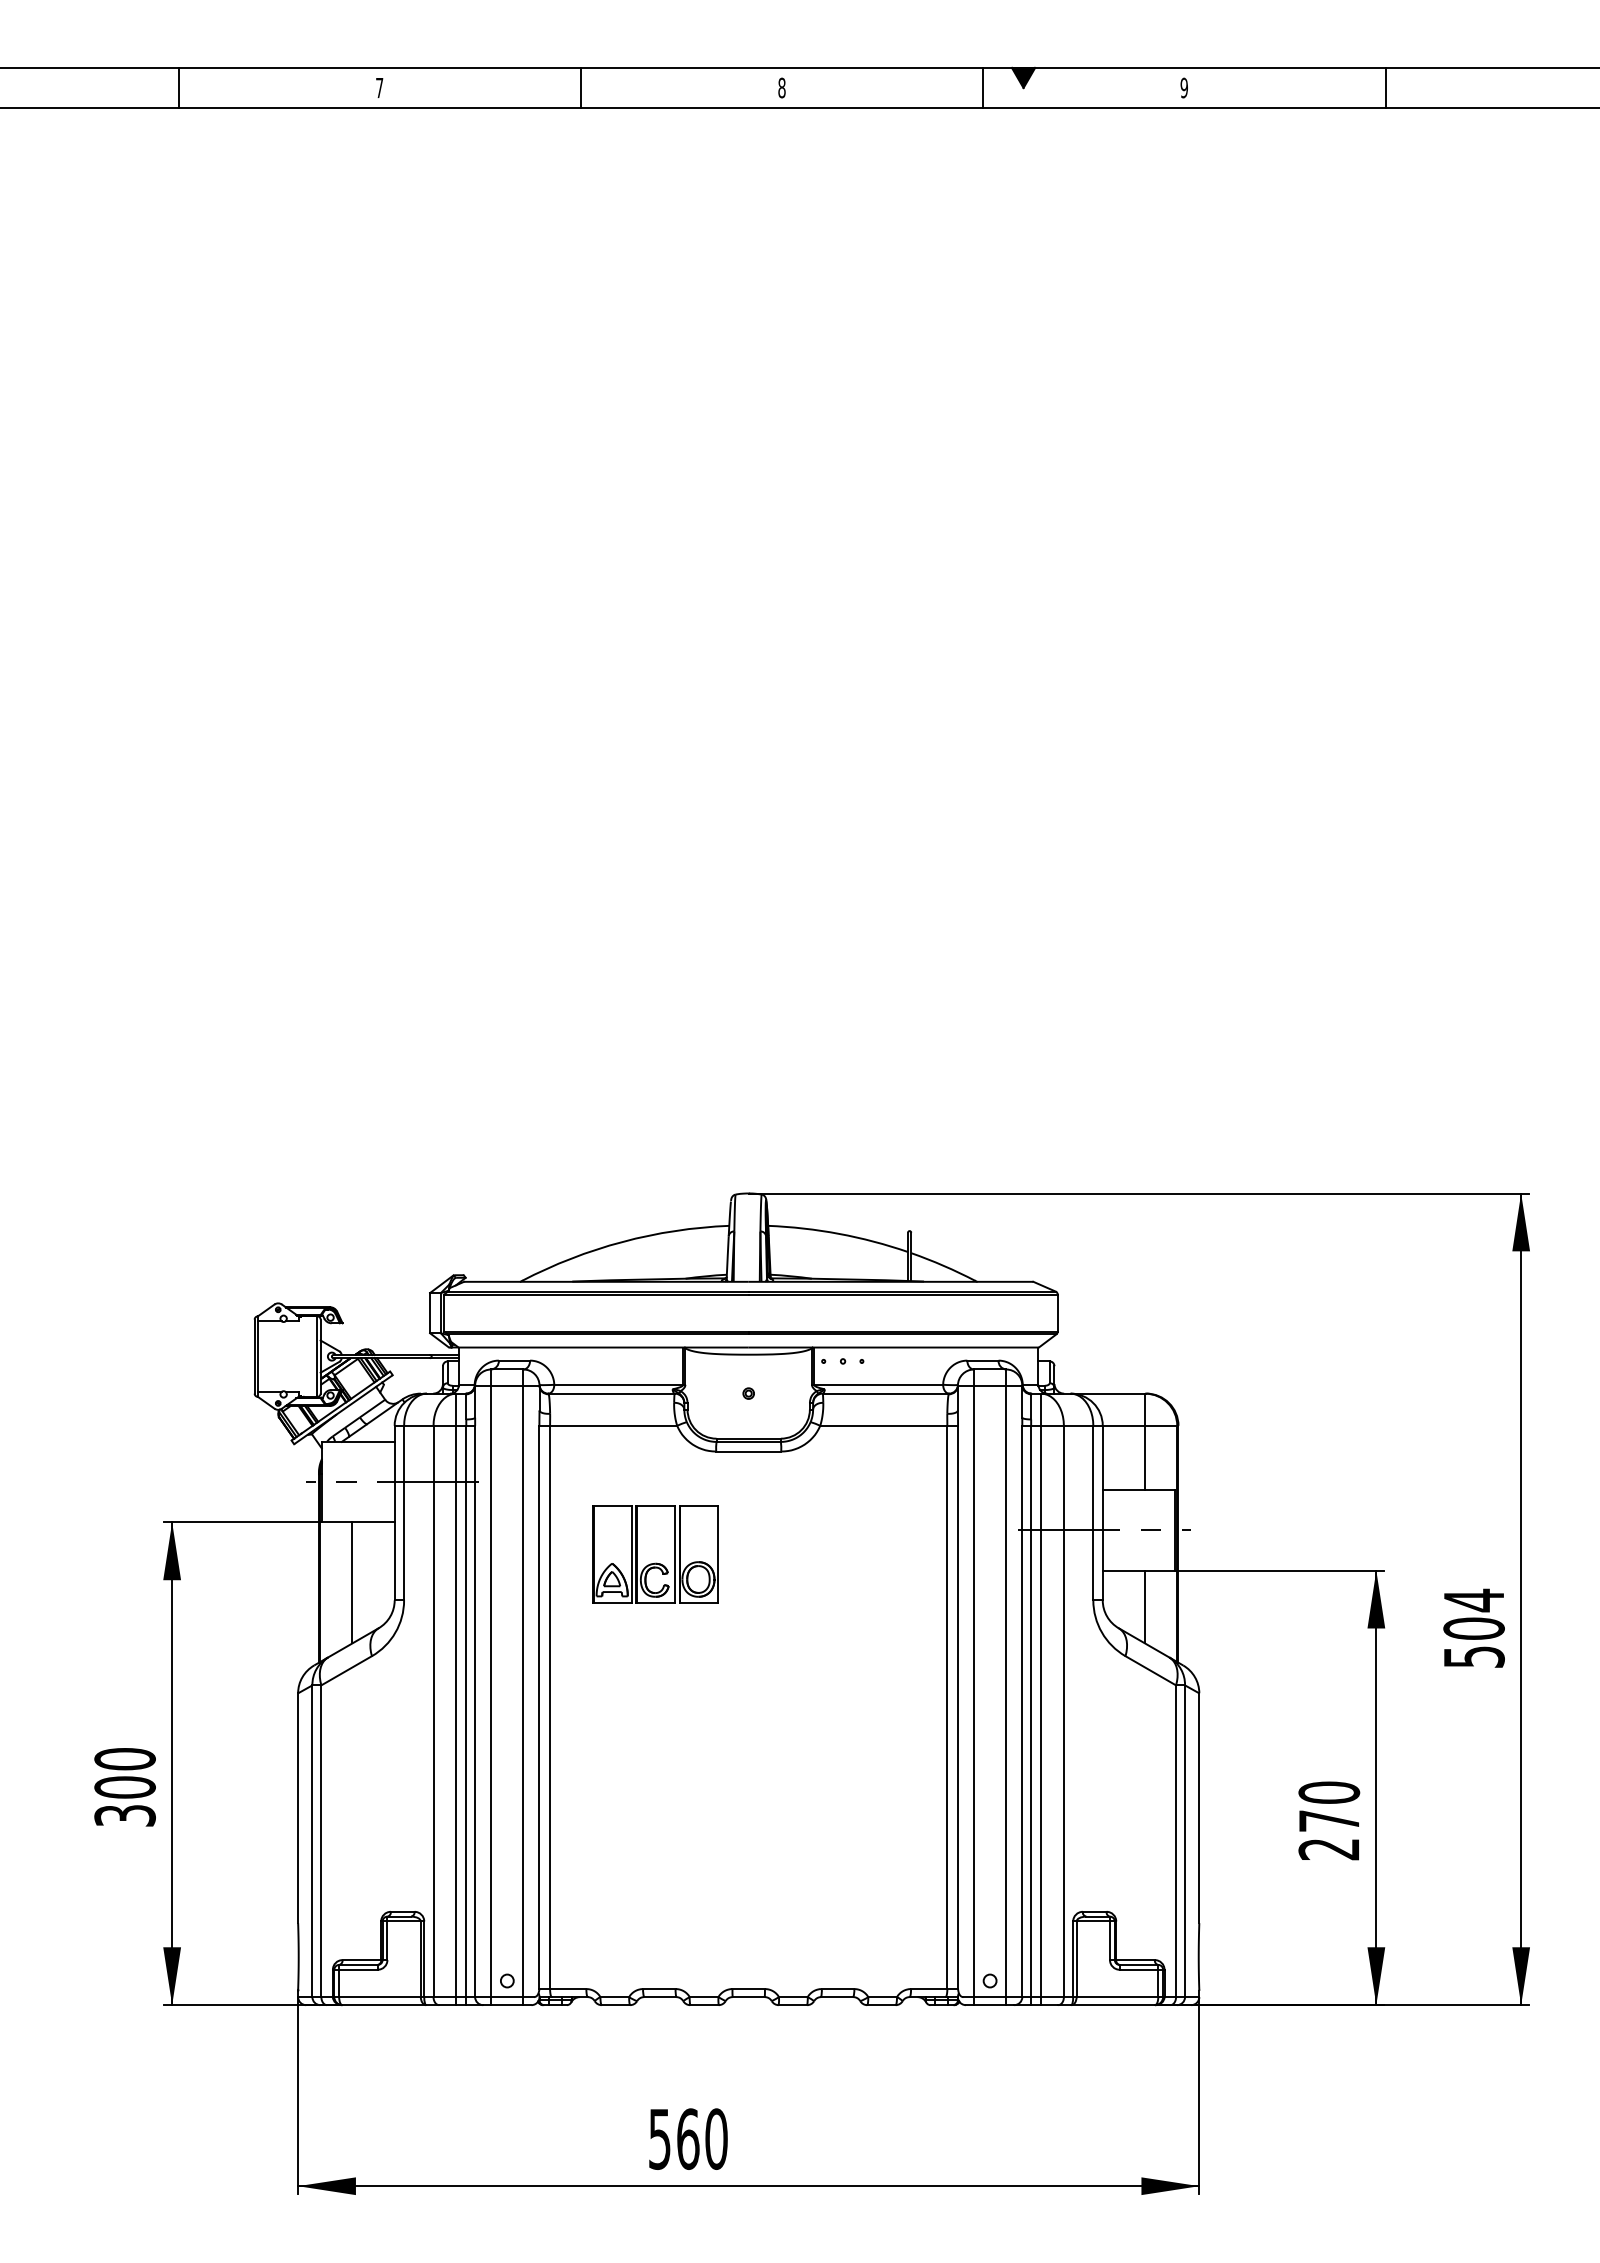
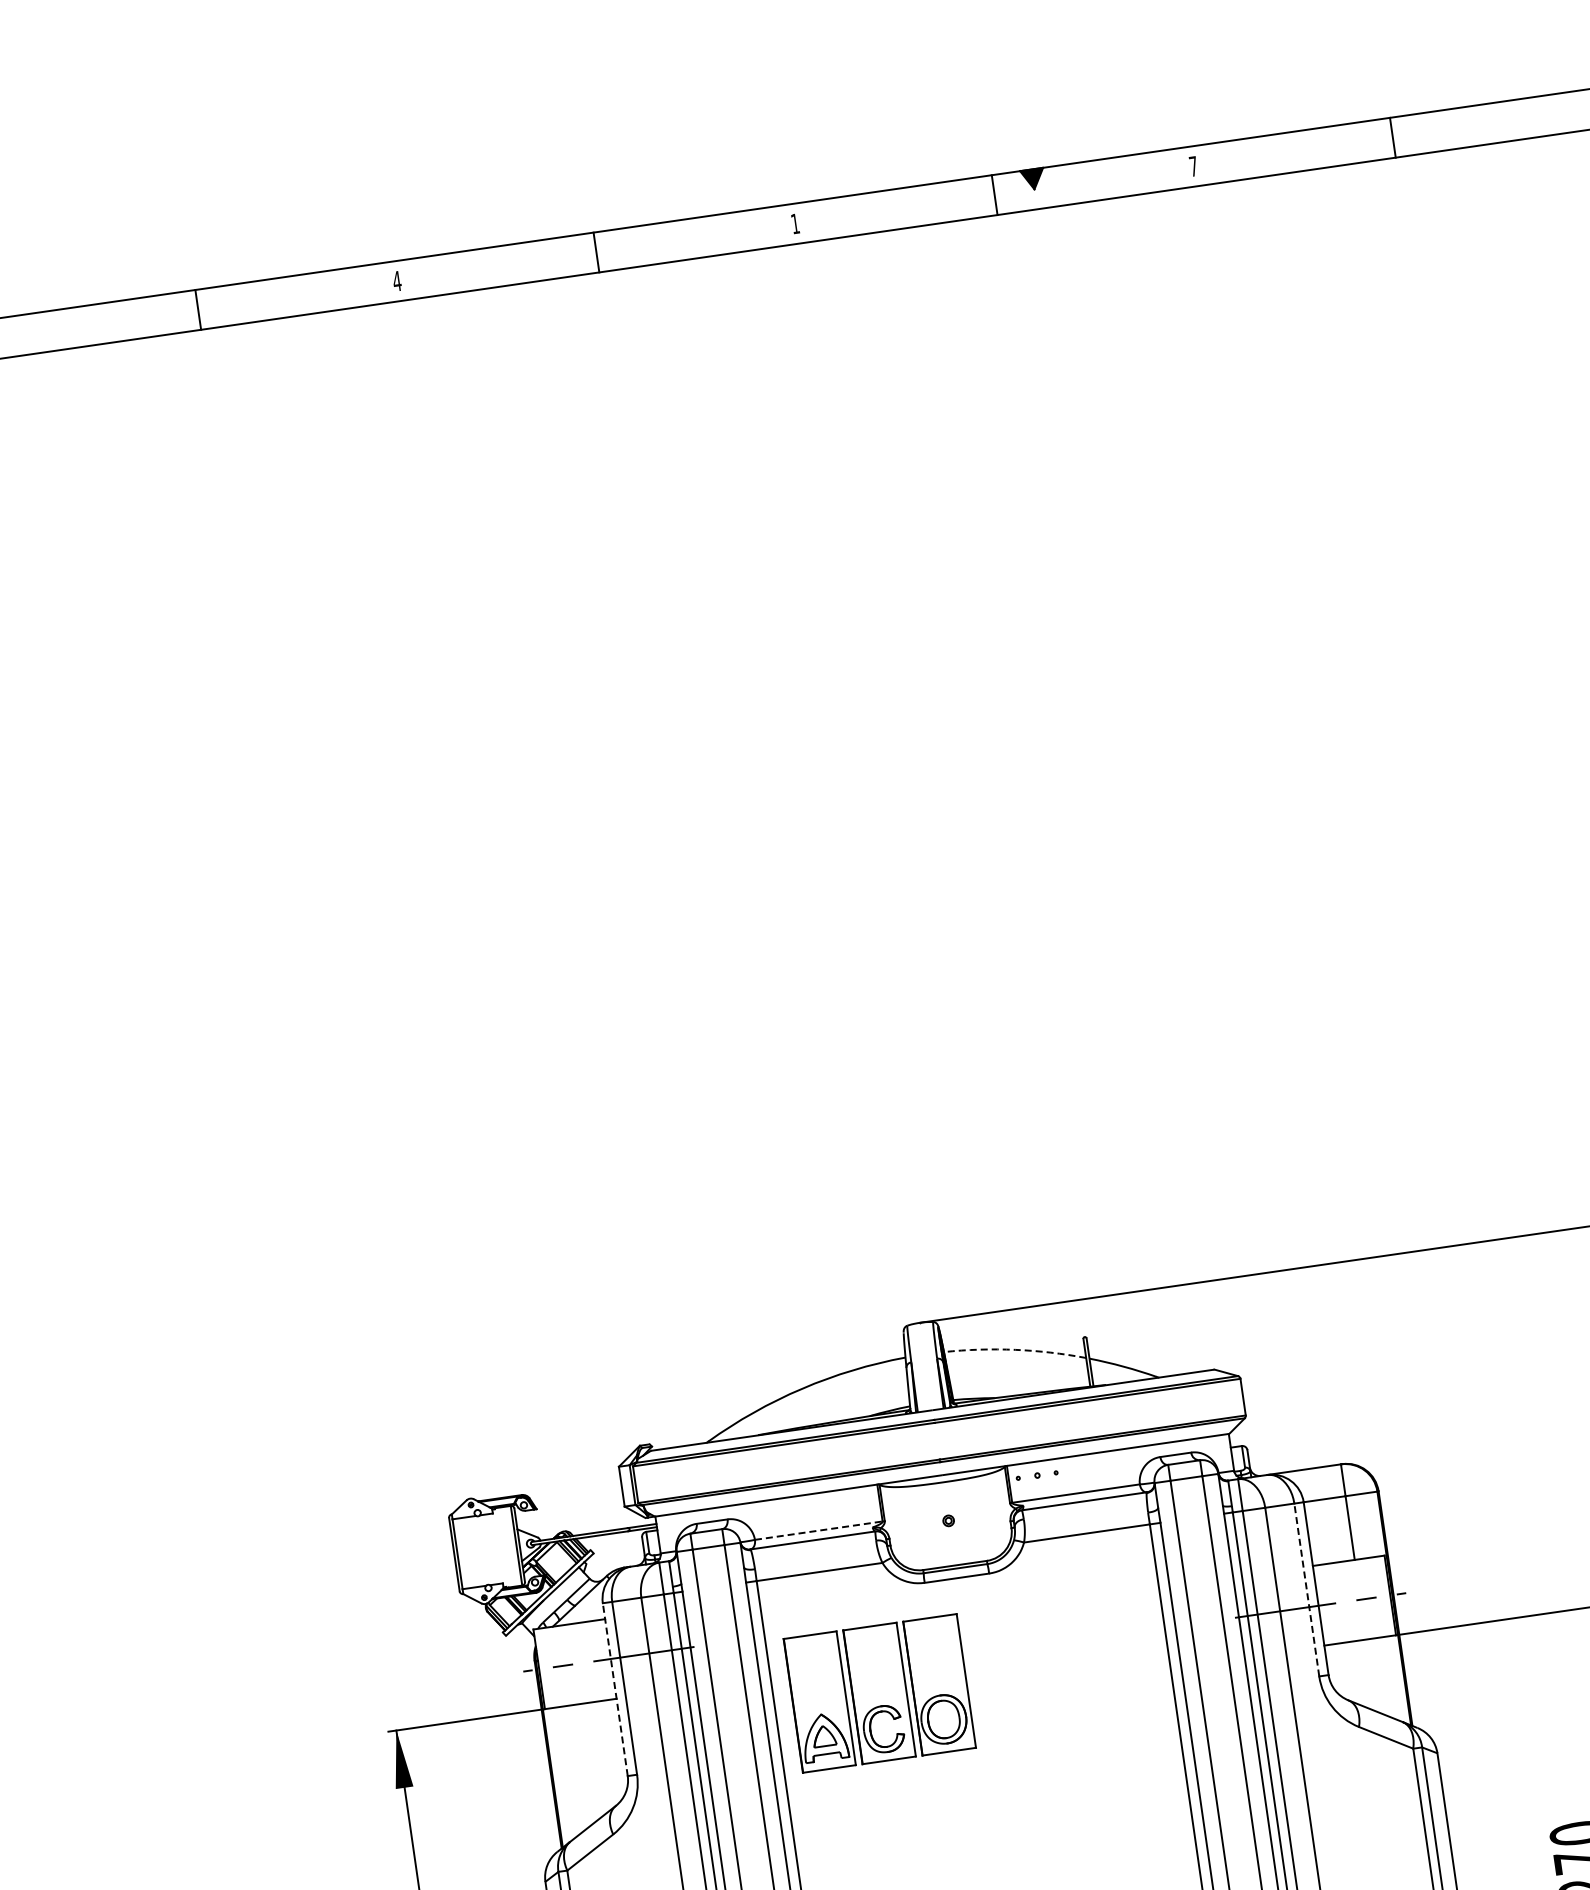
text: (781, 87) -> (794, 223), 8 -> 1
text: (1183, 87) -> (1192, 166), 9 -> 7
text: (379, 88) -> (397, 281), 7 -> 4
arc: (839, 1233) -> (1015, 1349), solid -> dashed
line: (619, 1384) -> (819, 1530), solid -> dashed
line: (394, 1512) -> (615, 1689), solid -> dashed
line: (1093, 1512) -> (1306, 1589), solid -> dashed
part: (655, 1554) -> (879, 1693), size x1.4
line: (352, 1582) -> (583, 1764), removed
line: (1145, 1606) -> (1371, 1674), removed

